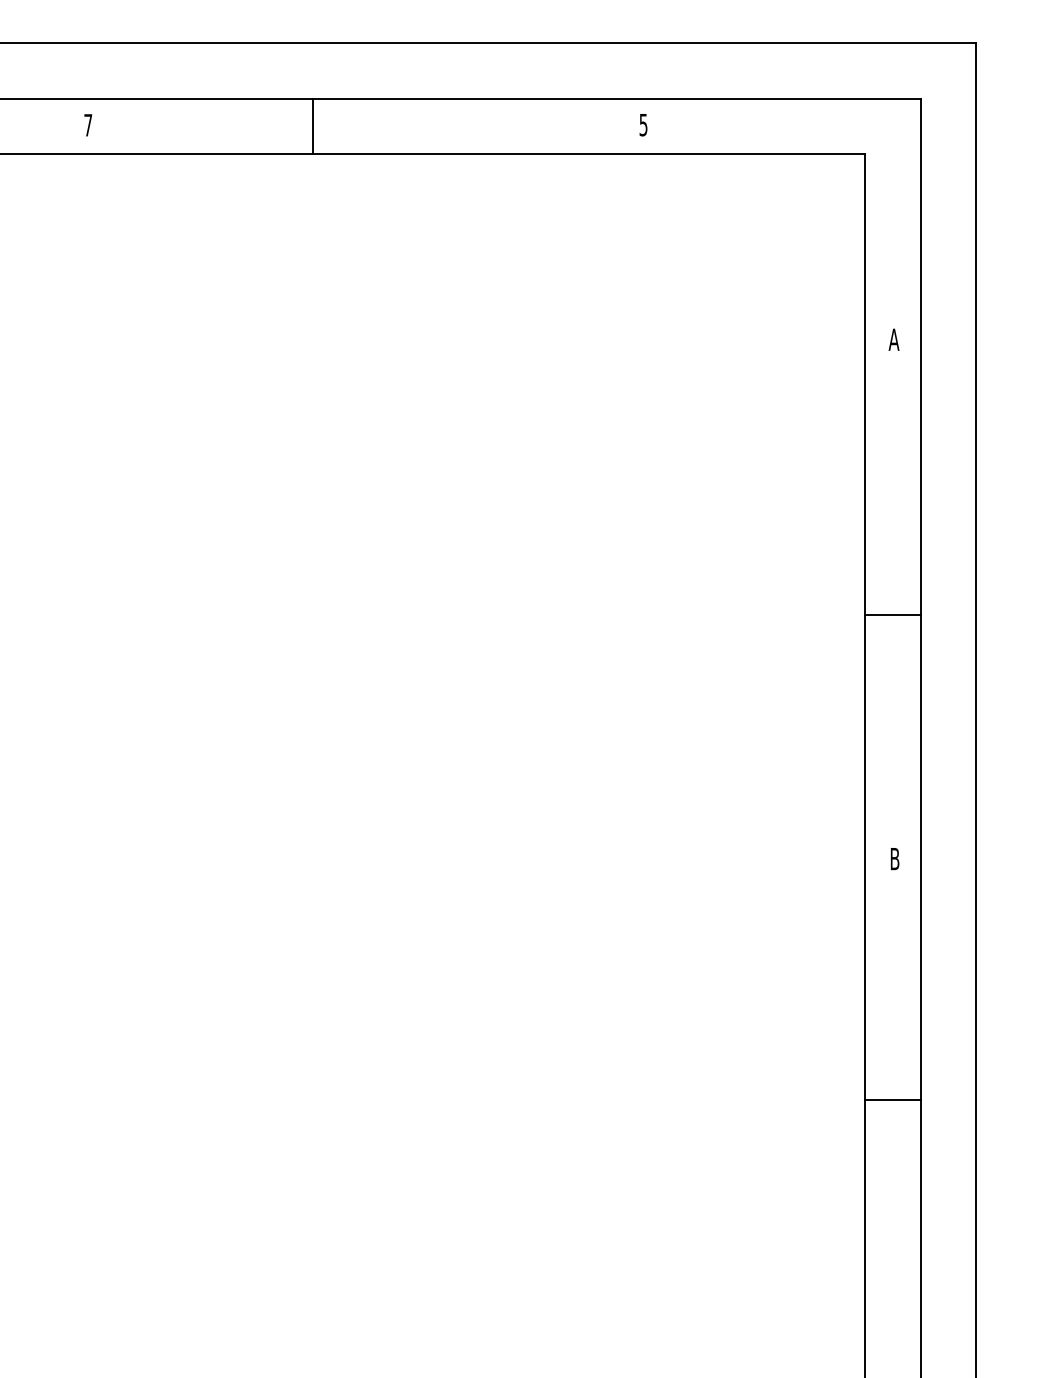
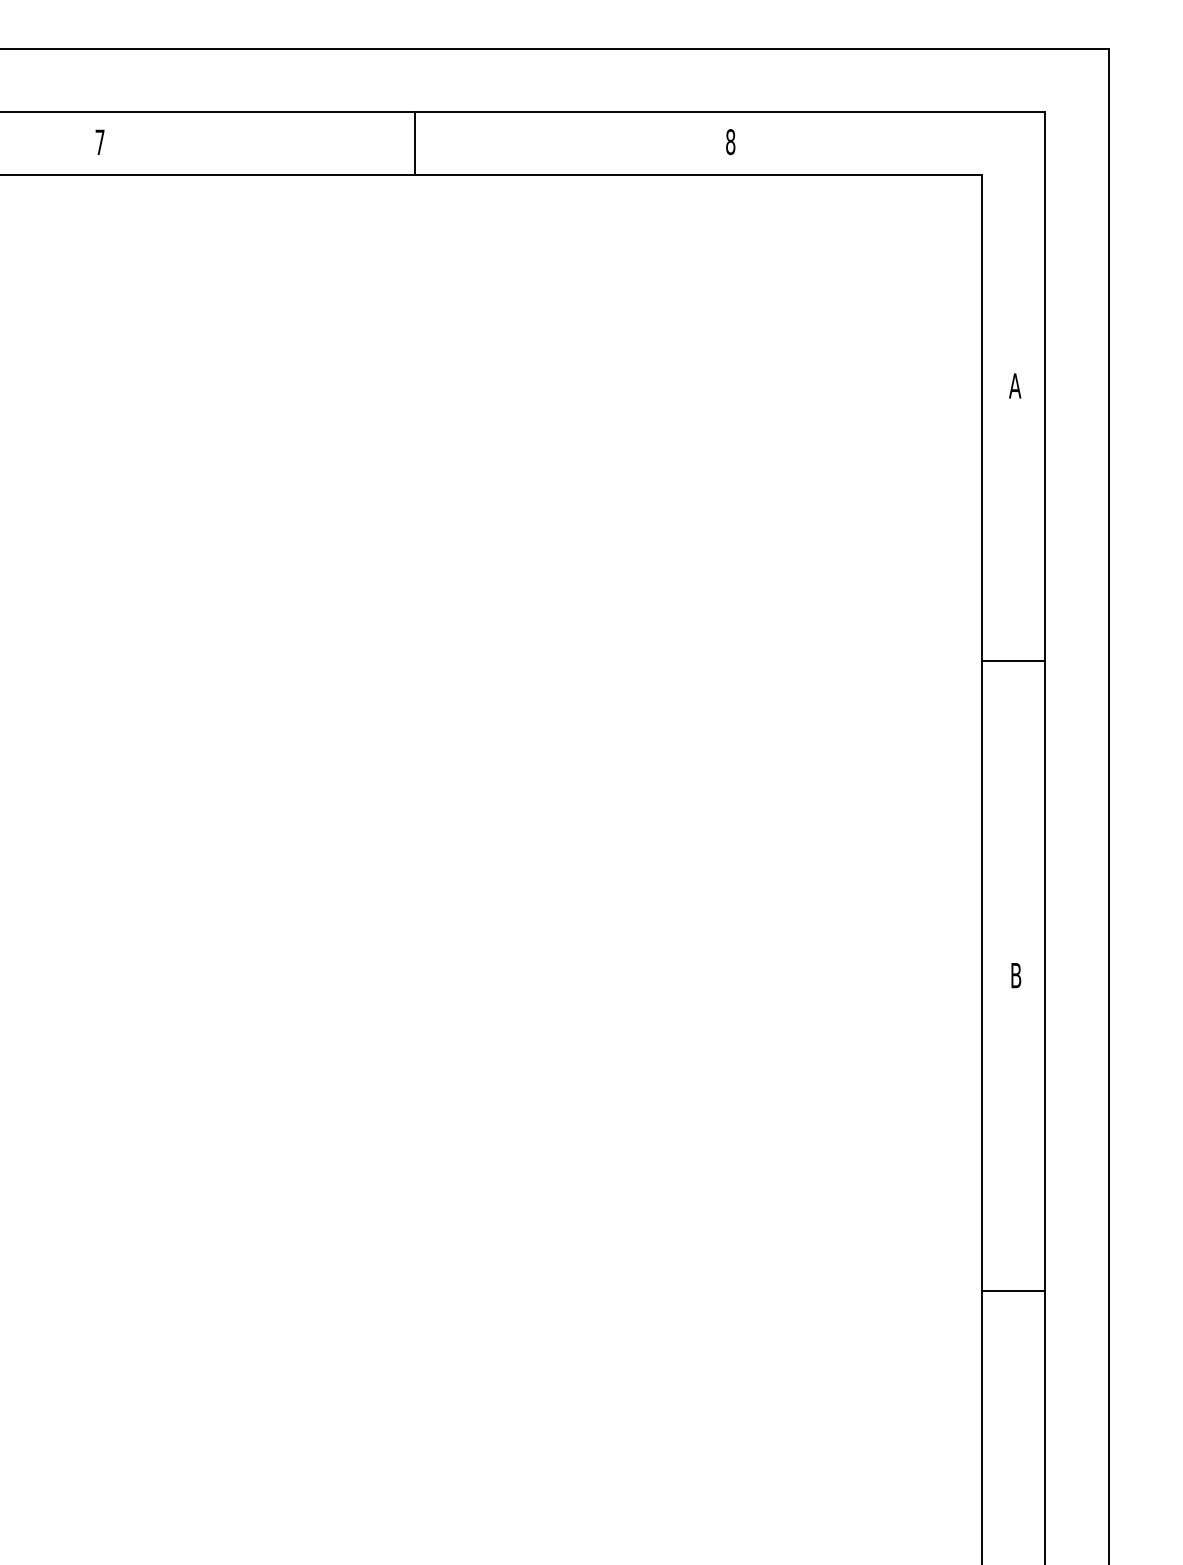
text: (643, 124) -> (730, 141), 5 -> 8
line: (312, 126) -> (414, 143), moved
line: (892, 614) -> (1013, 660), moved
line: (892, 1099) -> (1013, 1290), moved

